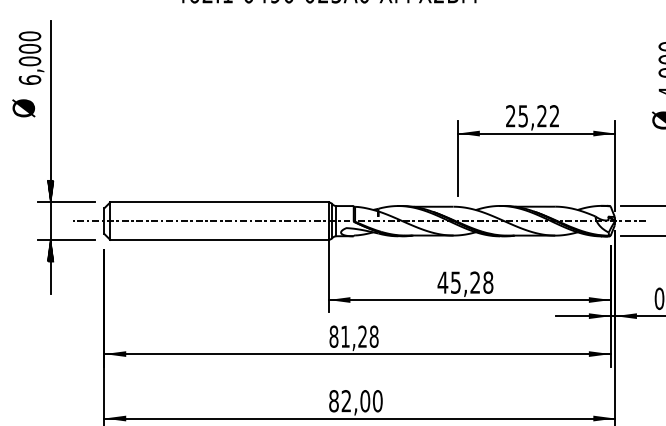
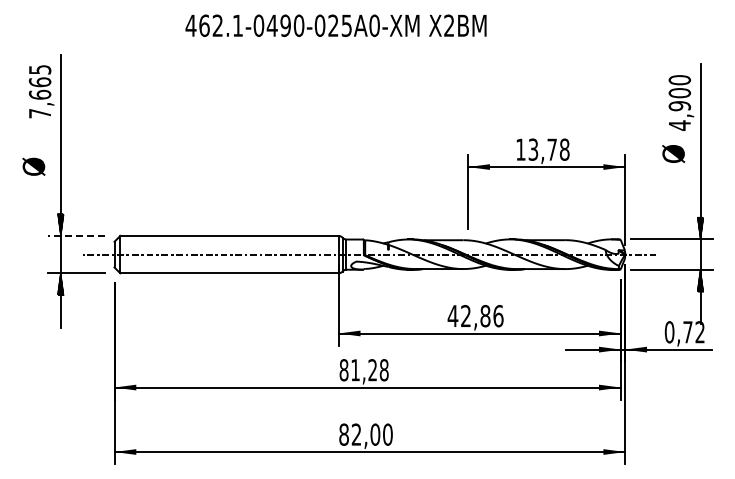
text: (29, 58) -> (39, 91), 6,000 -> 7,665
text: (23, 108) -> (33, 166), moved
text: (532, 116) -> (542, 149), 25,22 -> 13,78
line: (65, 202) -> (75, 235), solid -> dashed
text: (472, 283) -> (482, 316), 45,28 -> 42,86

